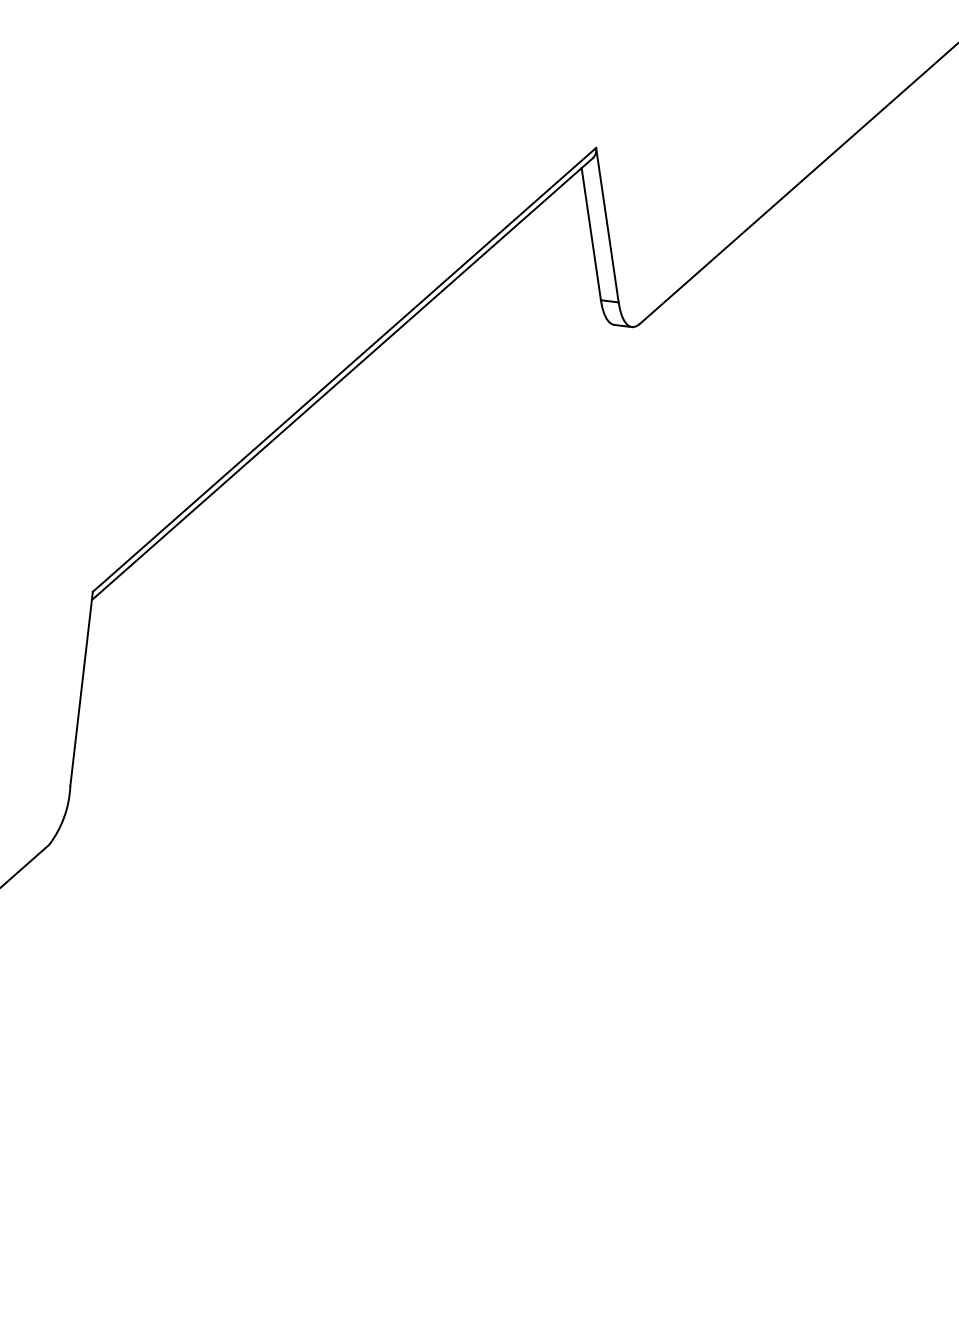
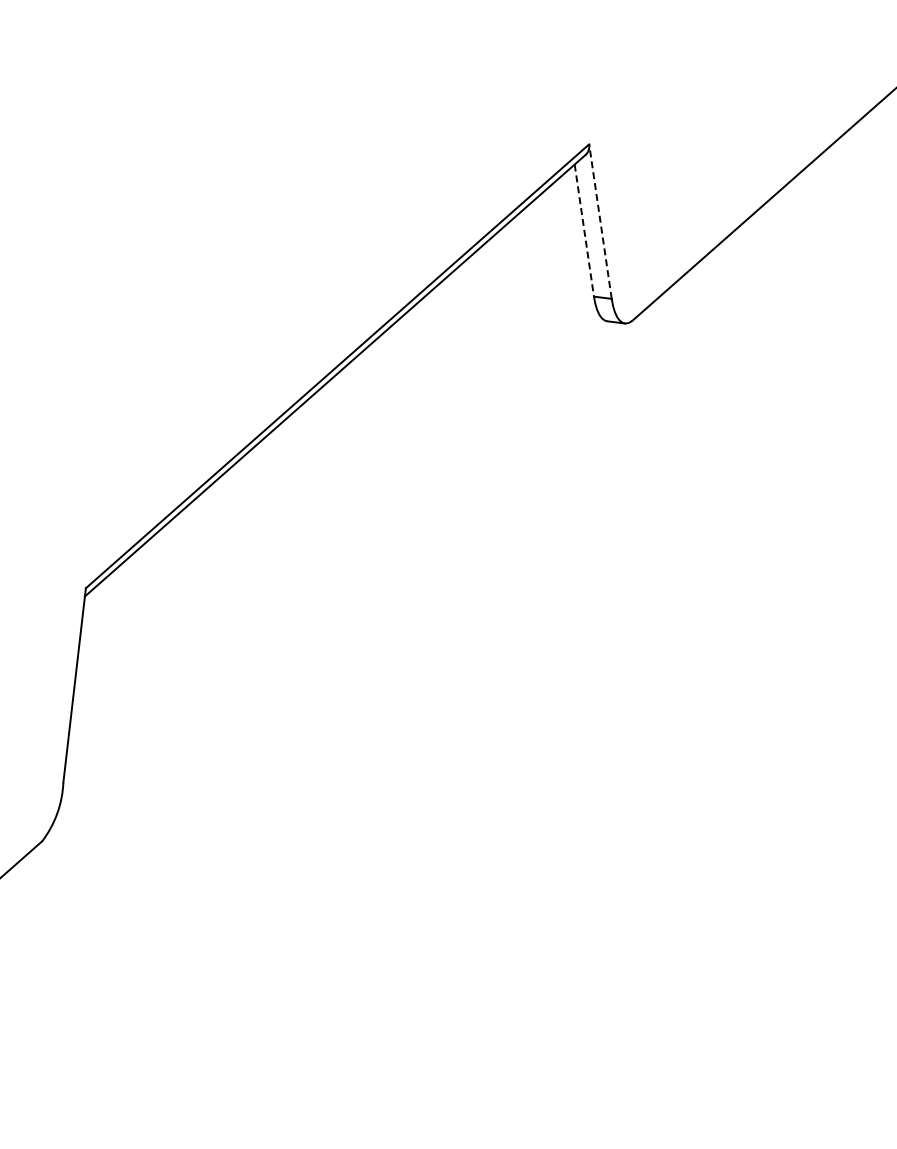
line: (607, 224) -> (600, 220), solid -> dashed
line: (591, 234) -> (584, 230), solid -> dashed

